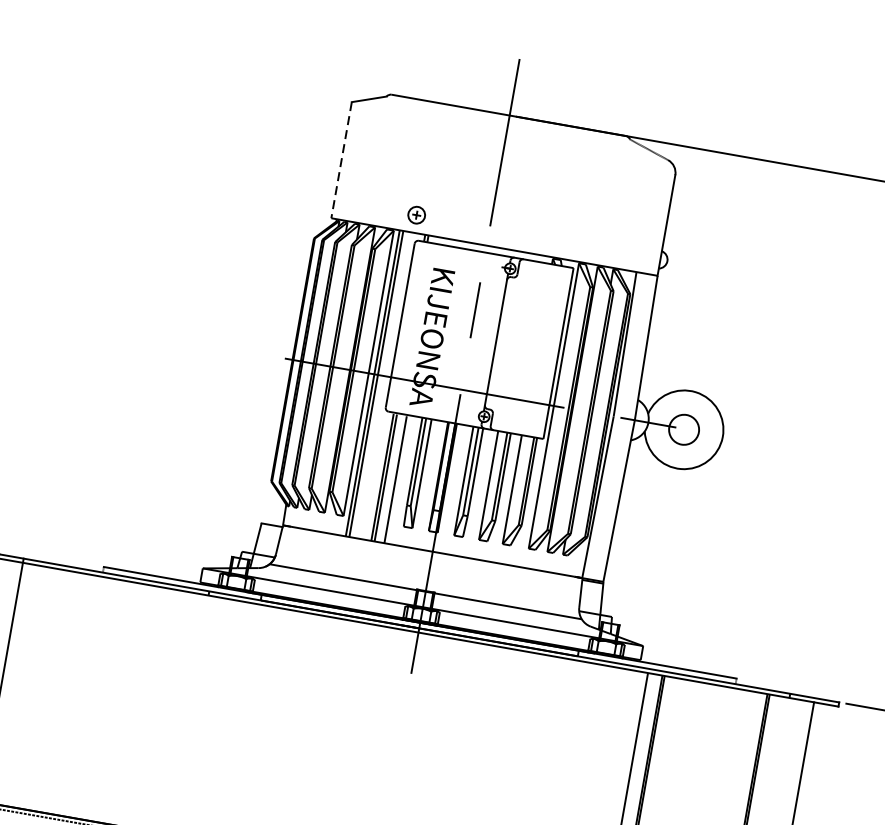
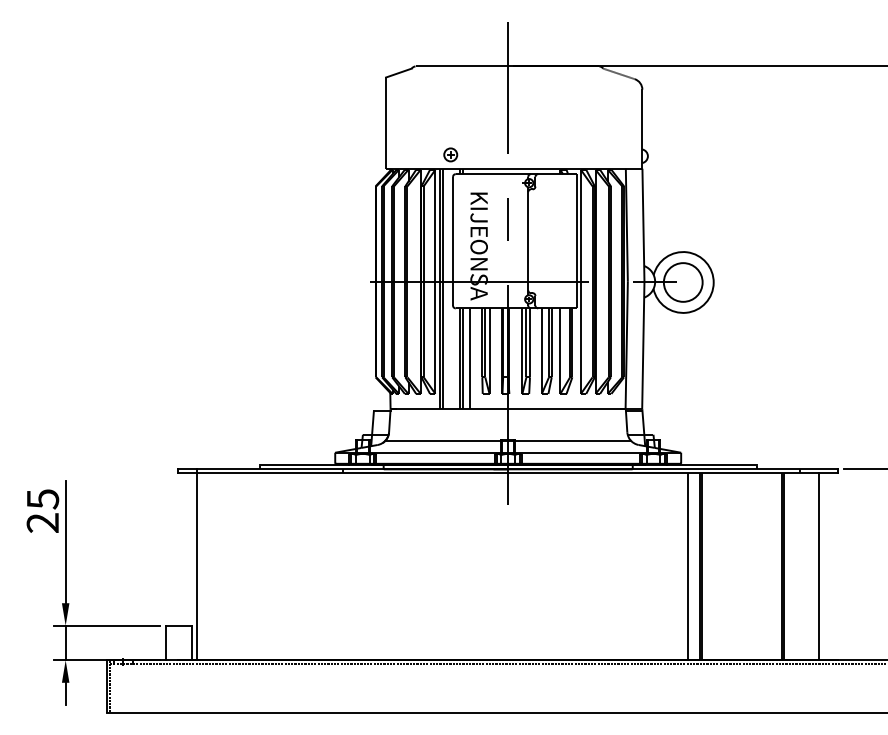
line: (341, 160) -> (386, 123), dashed -> solid
circle: (683, 429) -> (682, 282), size x1.67

